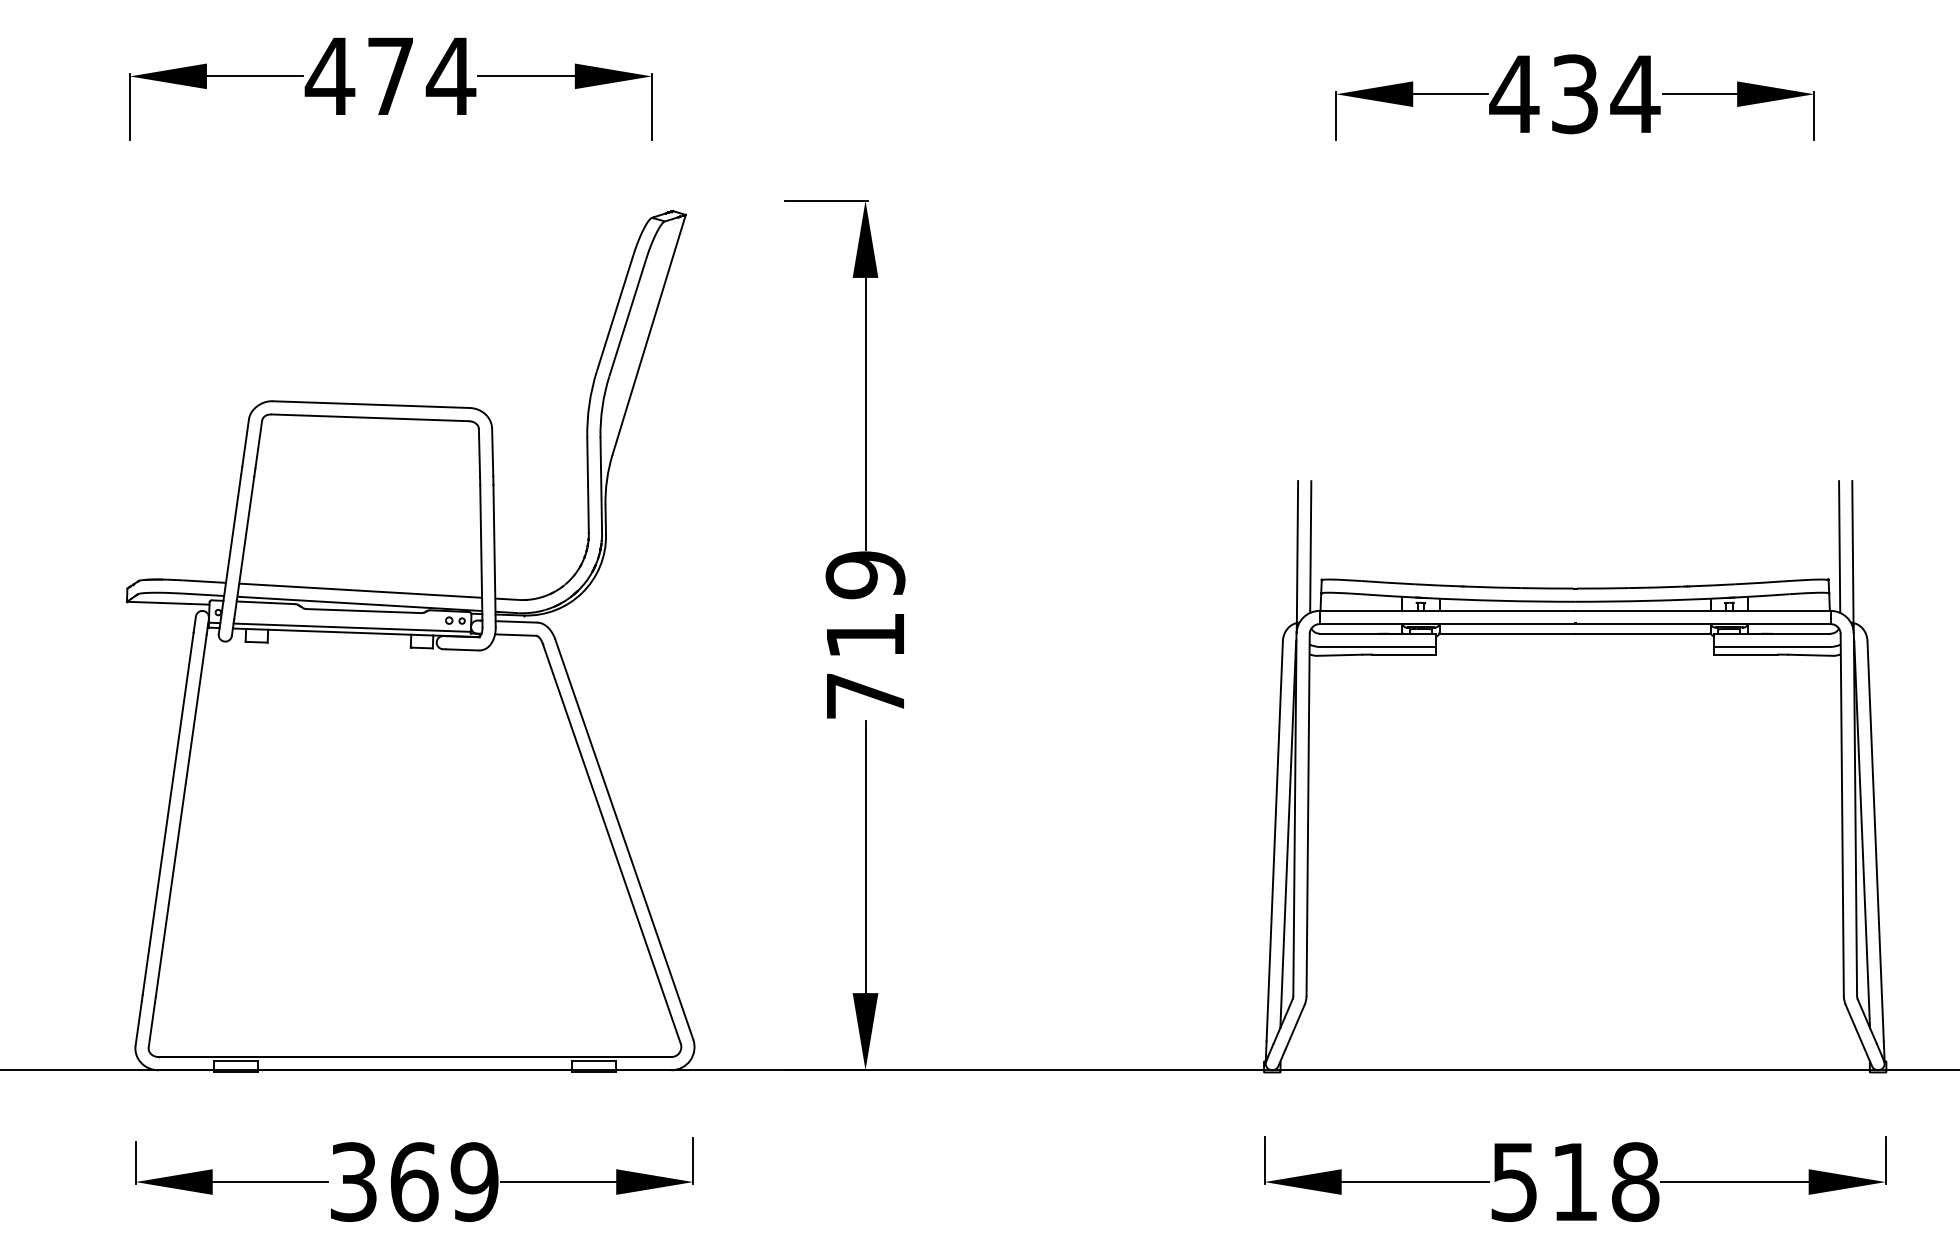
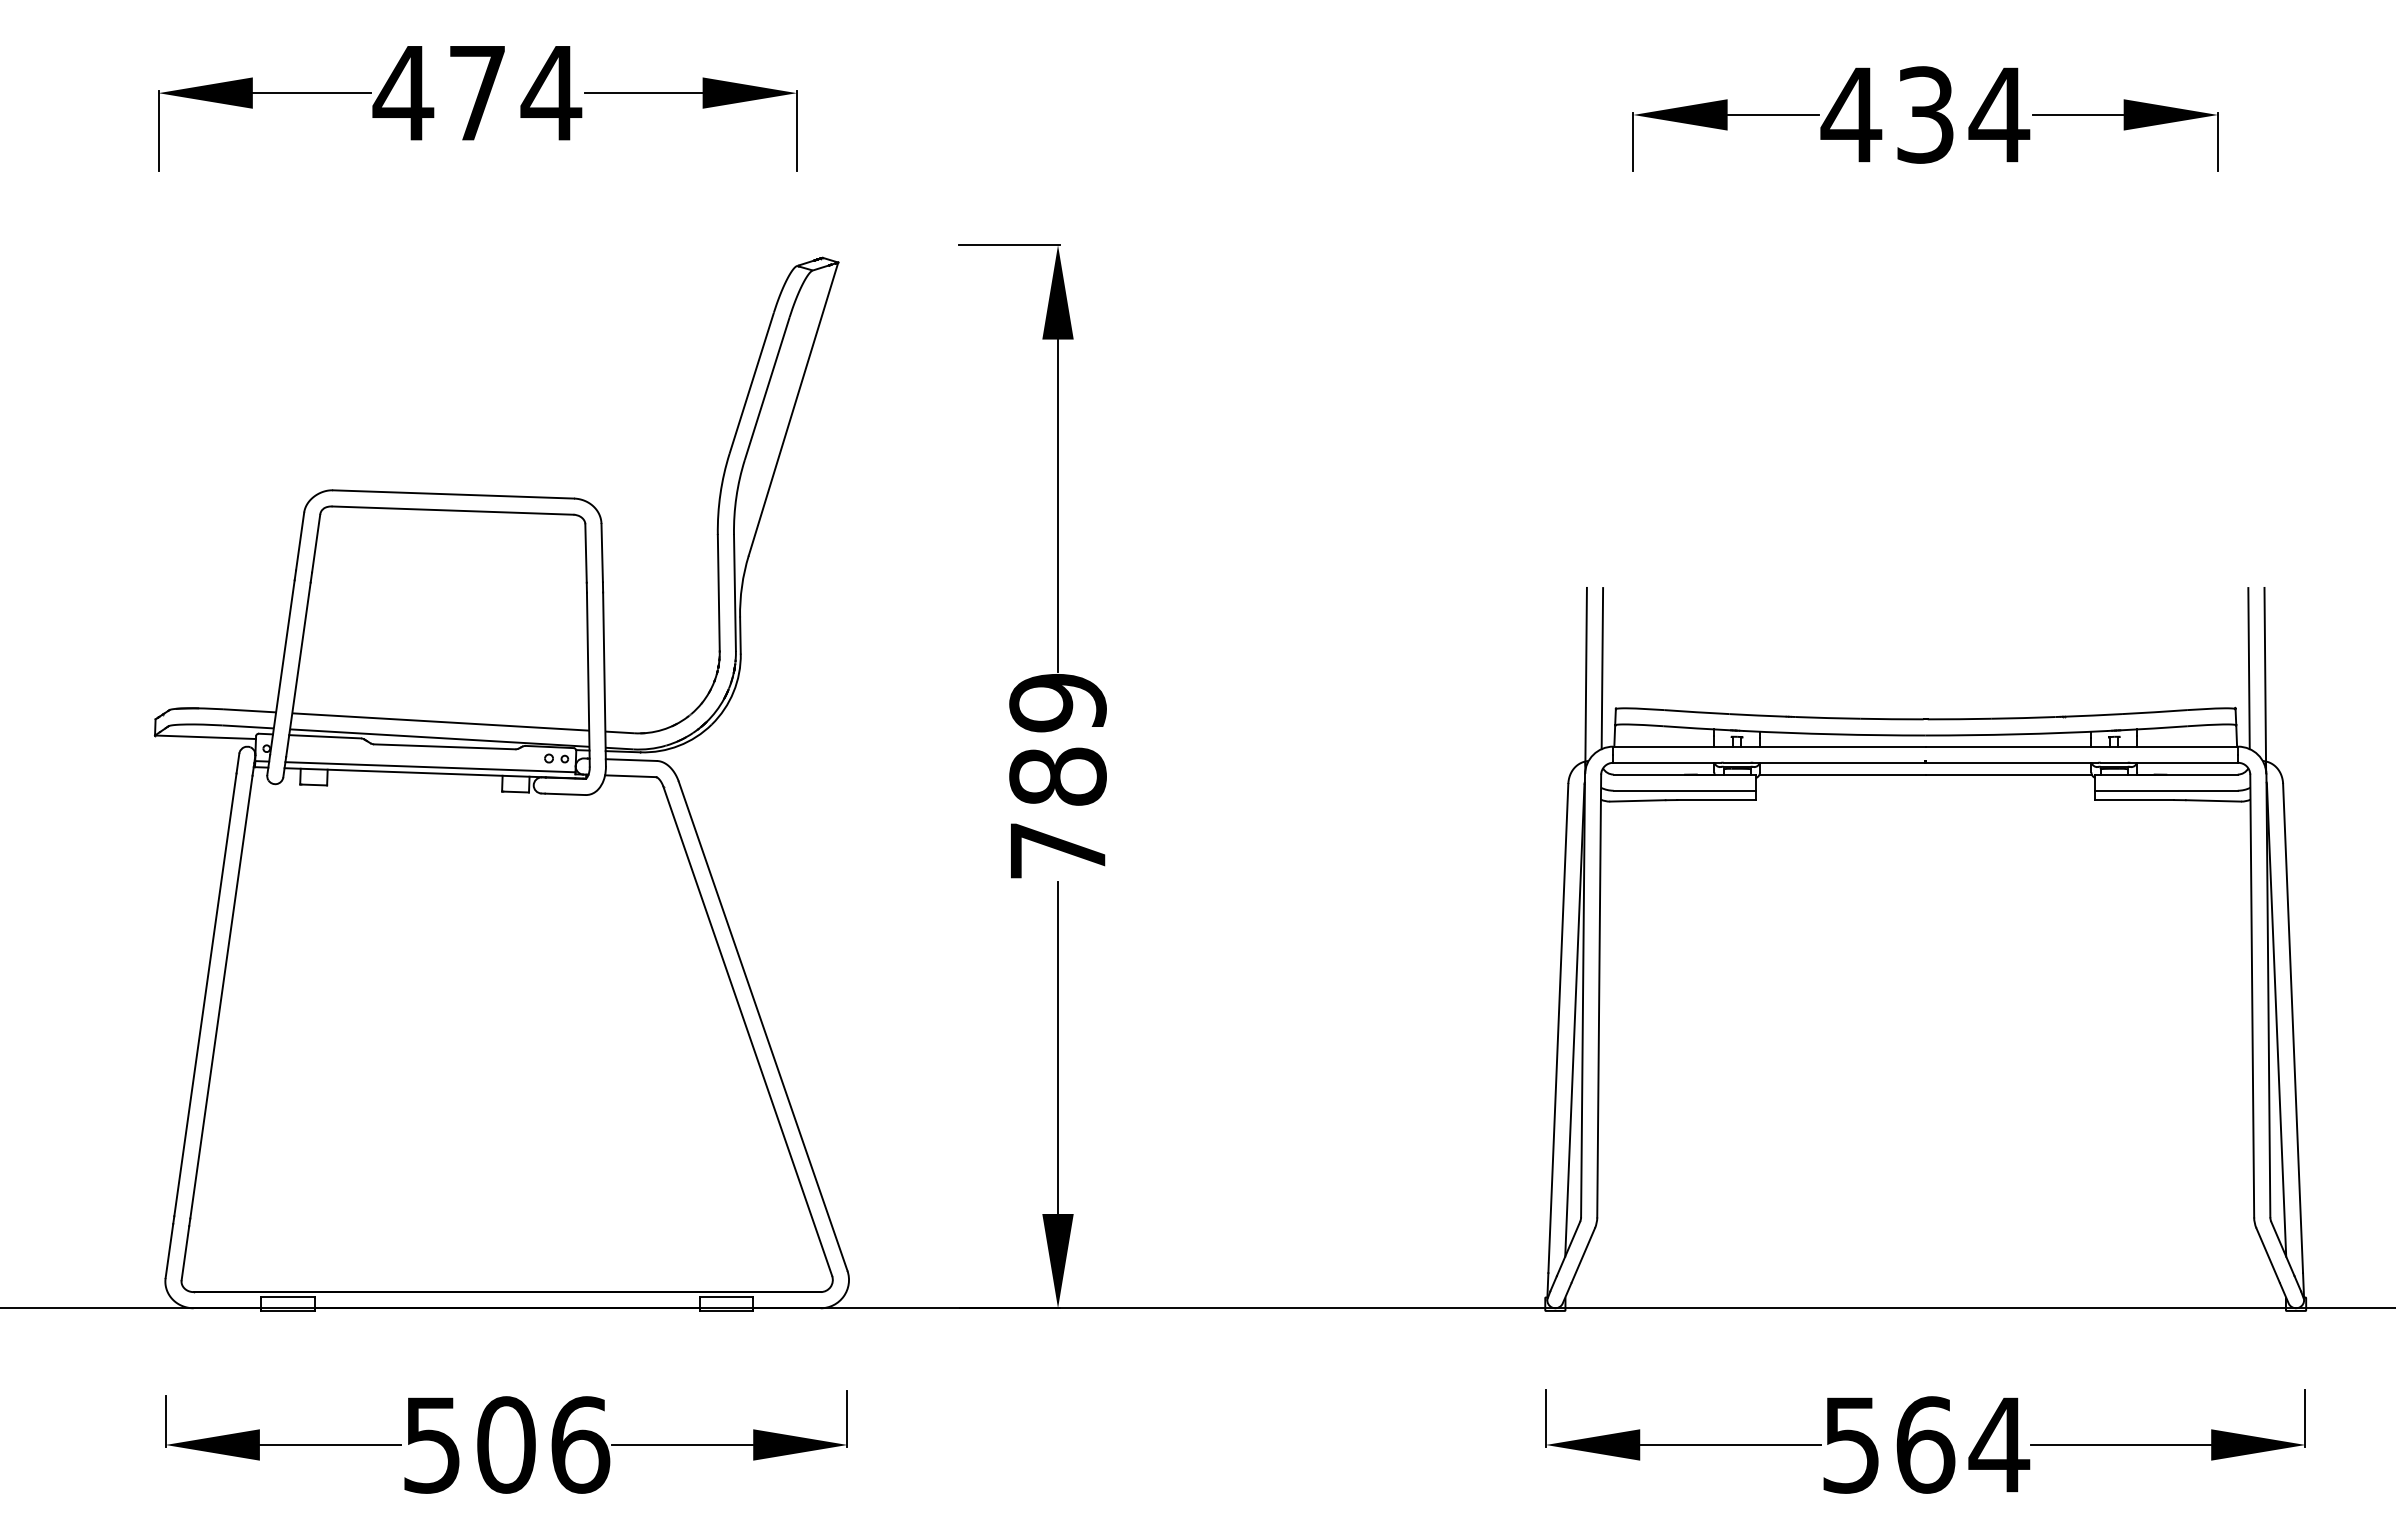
text: (865, 635) -> (1057, 776), 719 -> 789
text: (415, 1181) -> (507, 1444), 369 -> 506
text: (1606, 1181) -> (1963, 1444), 518 -> 564

